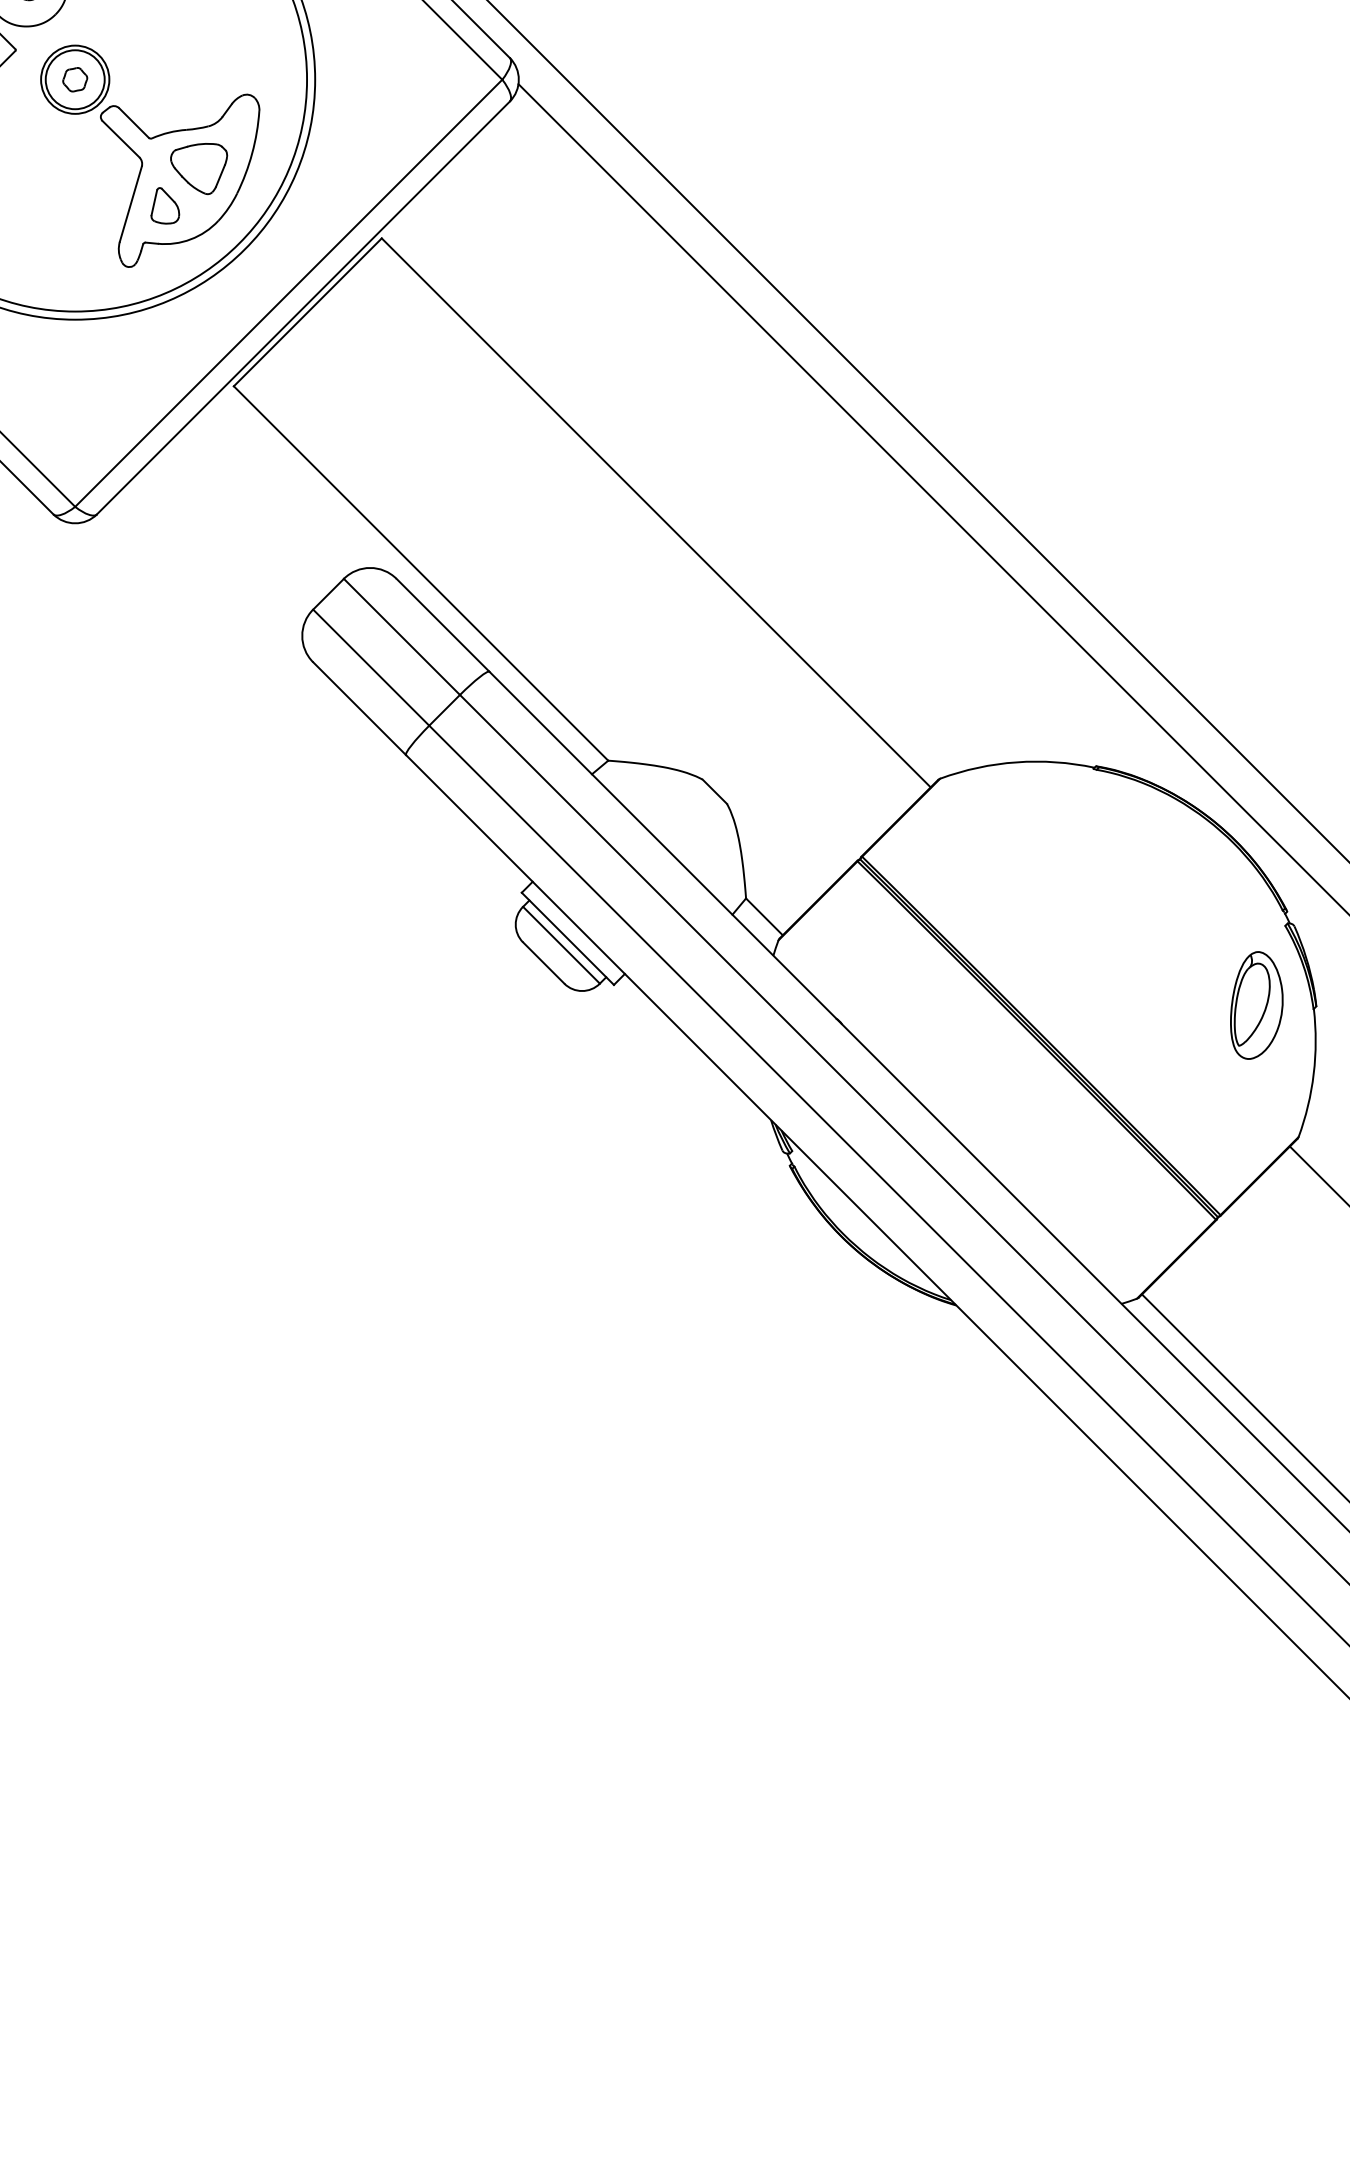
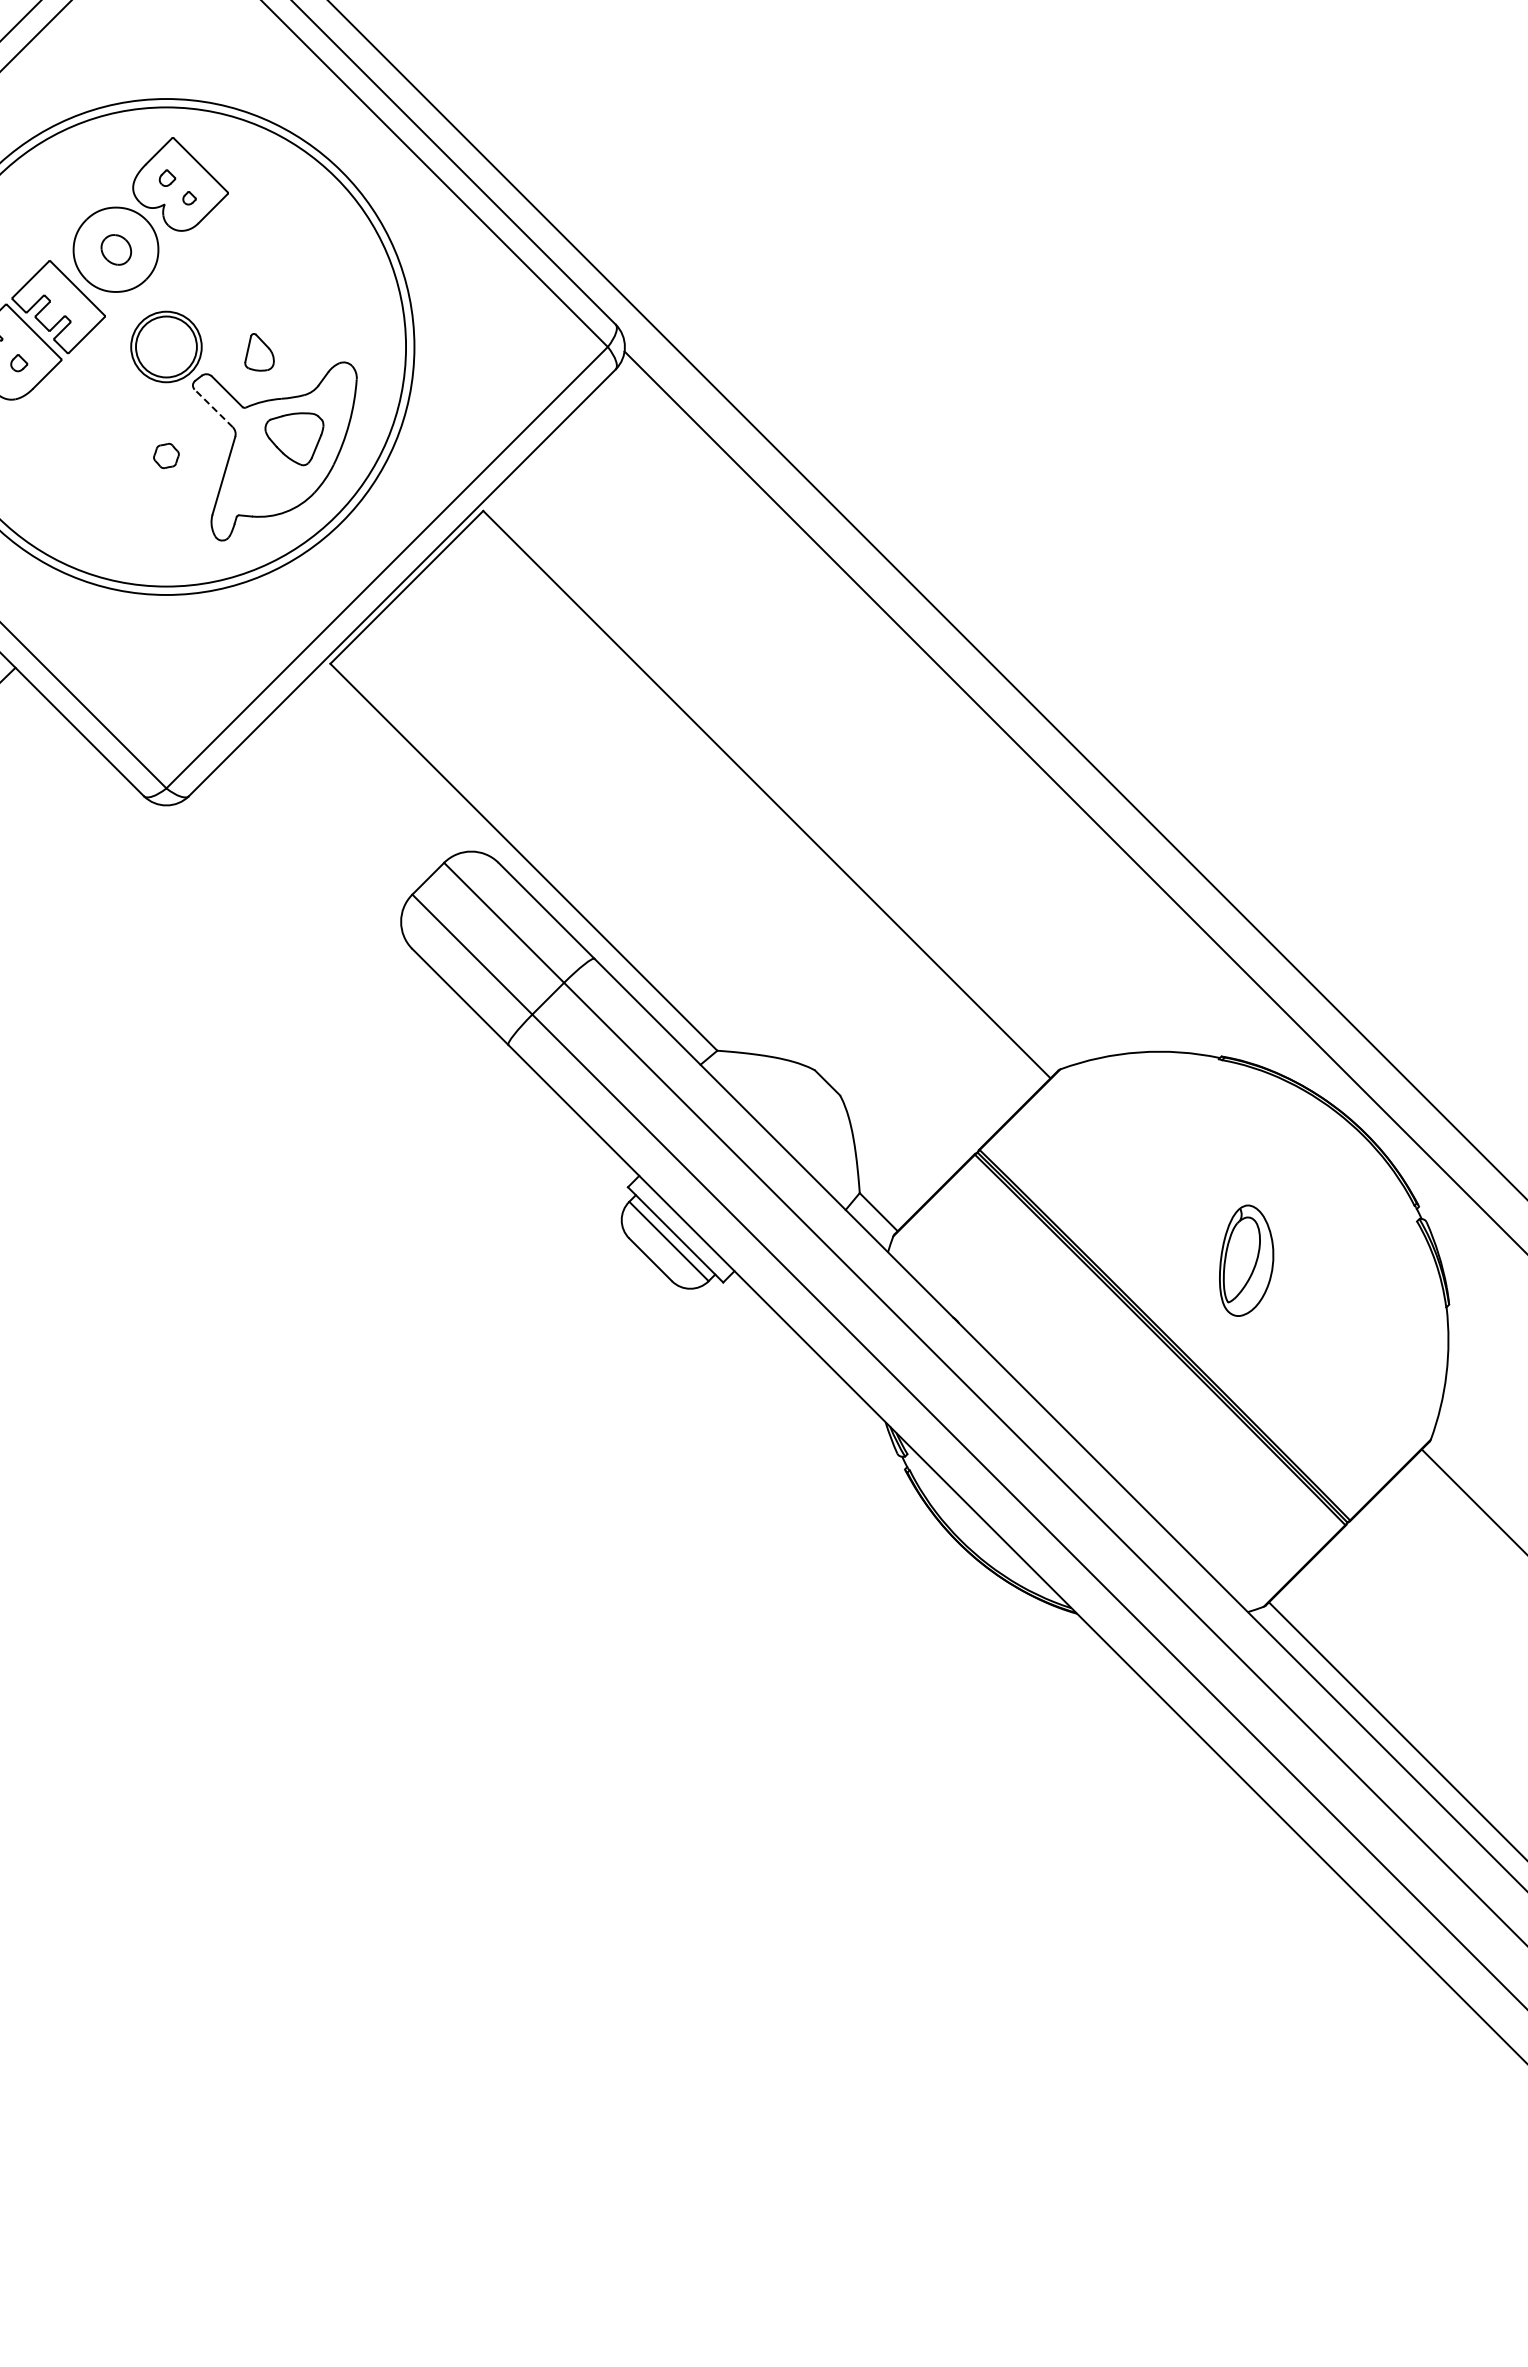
part: (75, 79) -> (166, 455), moved
line: (120, 139) -> (213, 408), solid -> dashed
part: (165, 206) -> (259, 352), moved
part: (1256, 1005) -> (1246, 1260), moved

